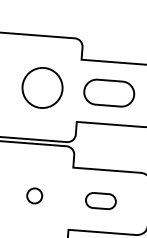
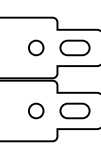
circle: (43, 87) -> (36, 47), size x0.62
circle: (35, 195) -> (36, 110), size x1.67
part: (100, 200) -> (74, 110), size x1.67

